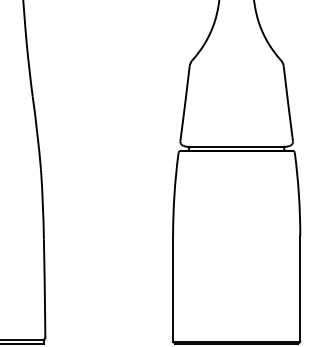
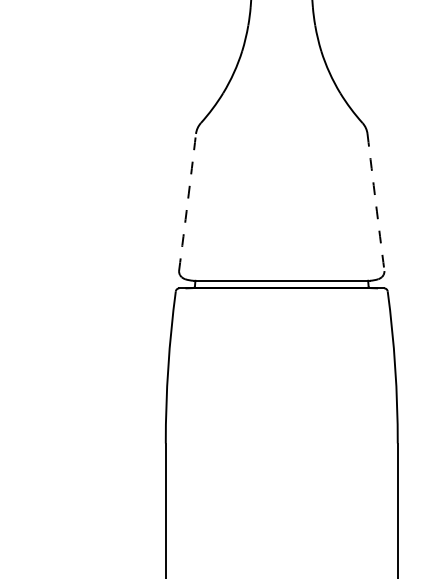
arc: (185, 103) -> (188, 201), solid -> dashed
arc: (288, 103) -> (376, 201), solid -> dashed

